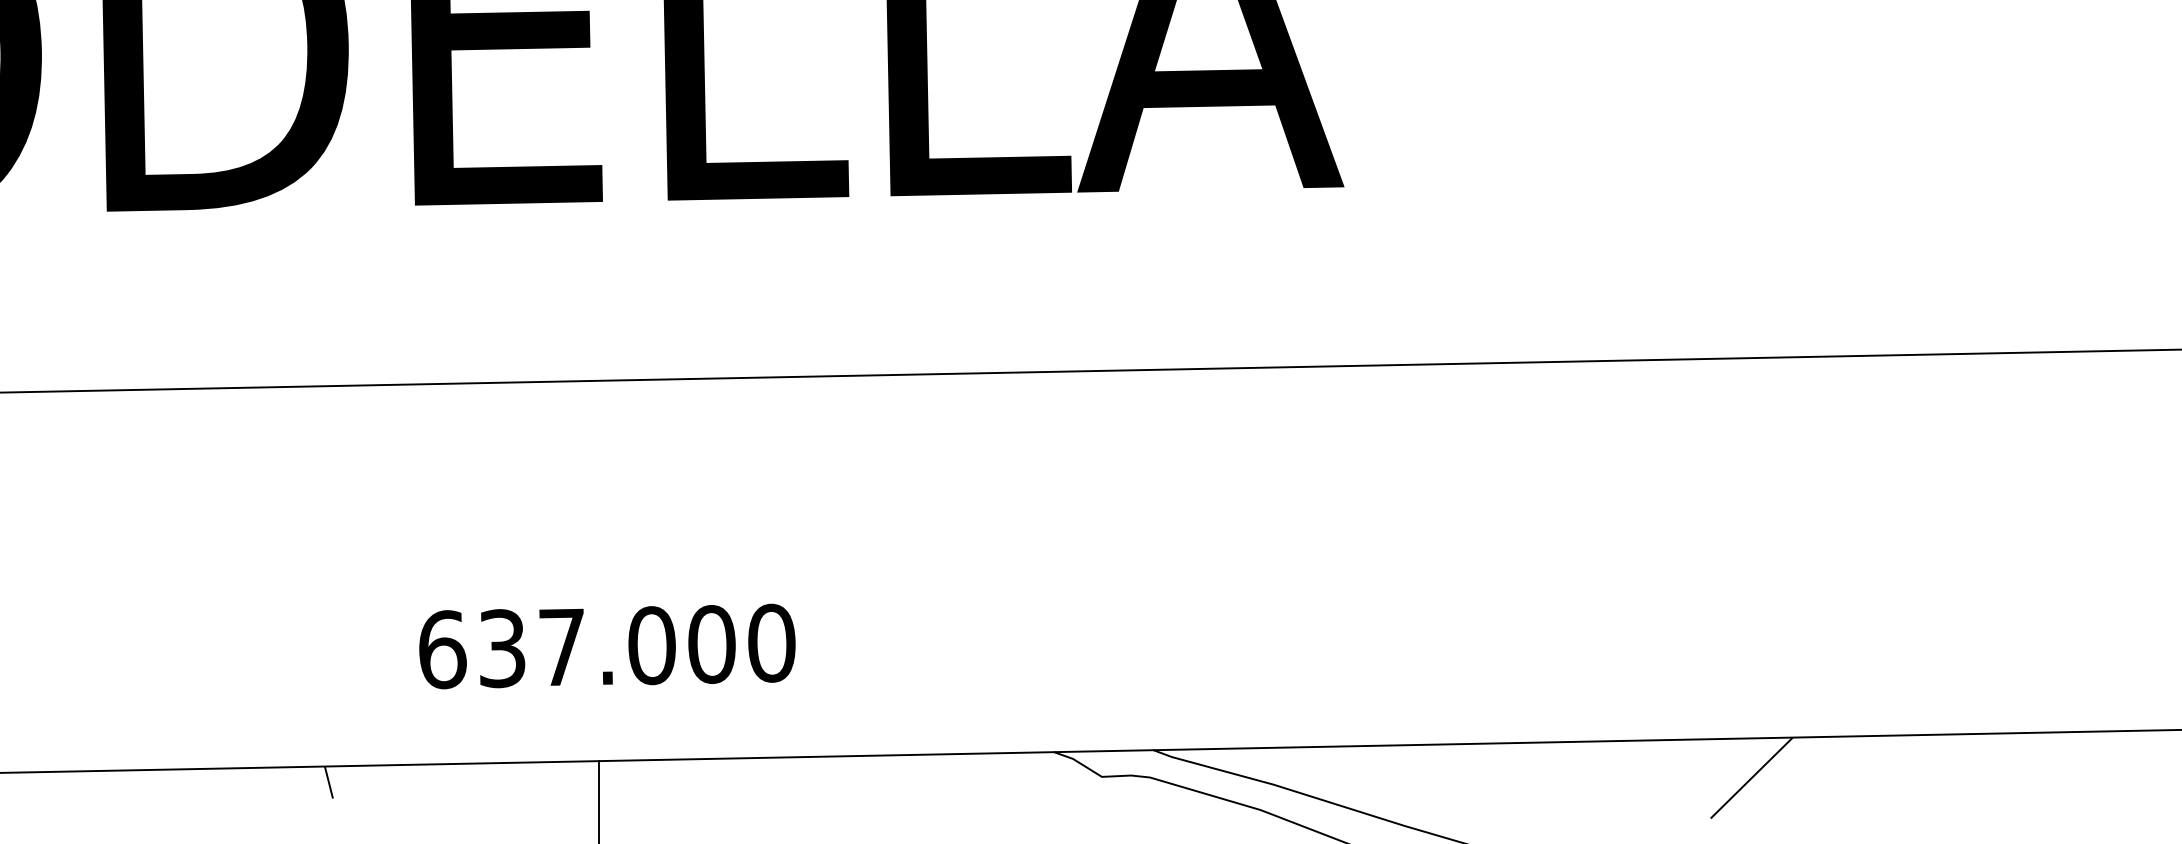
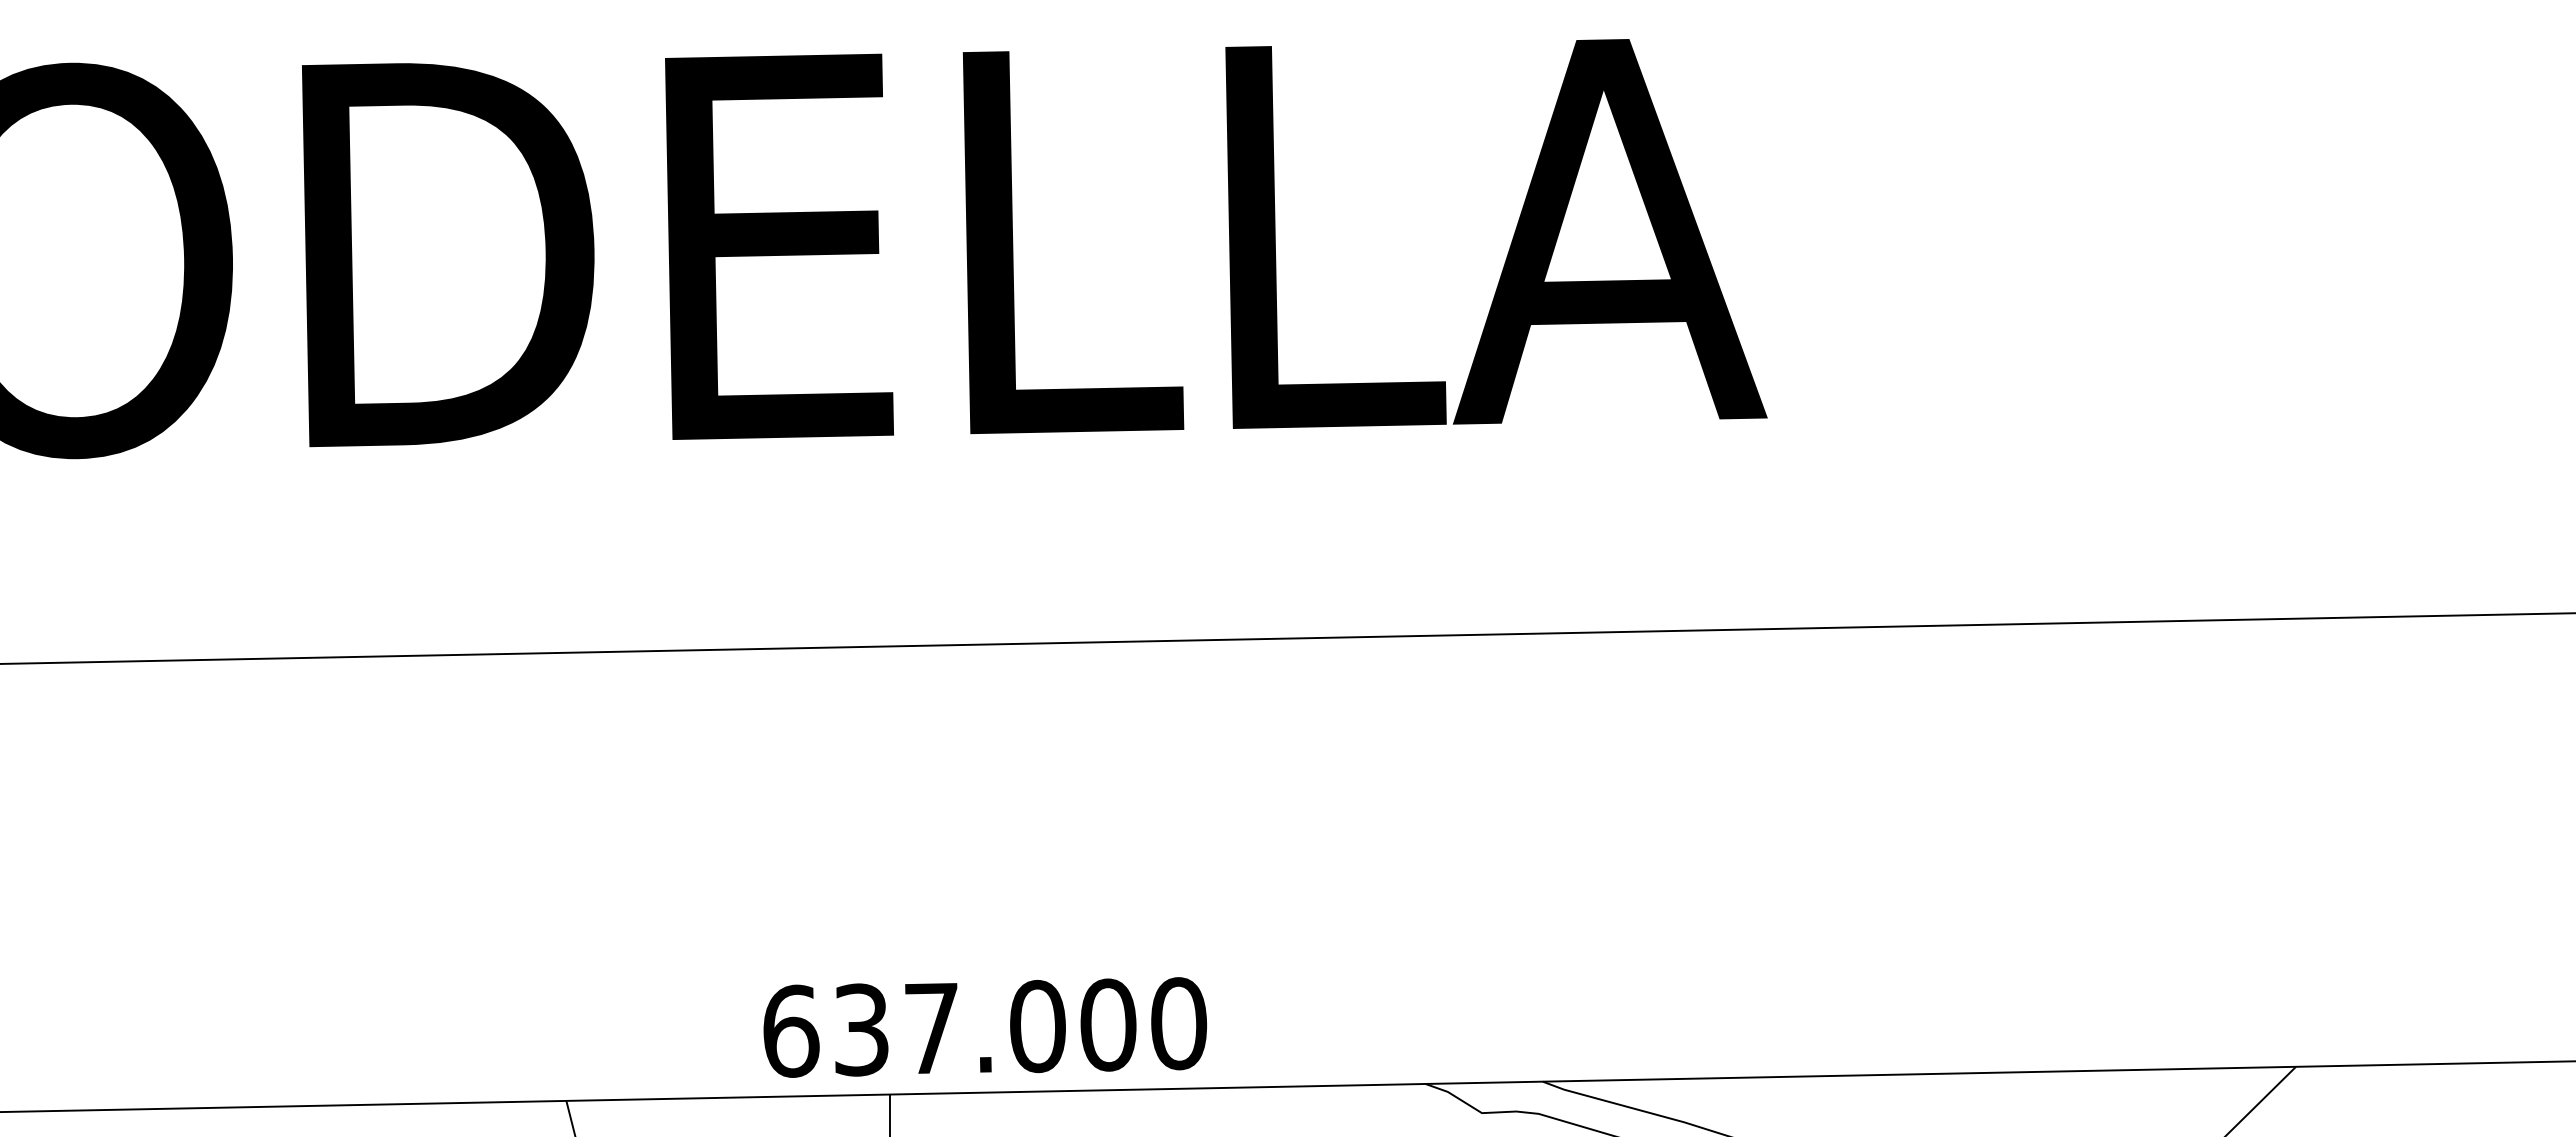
text: (606, 646) -> (984, 1027), moved

